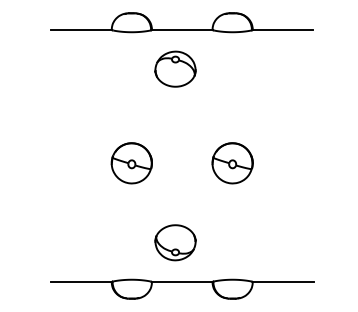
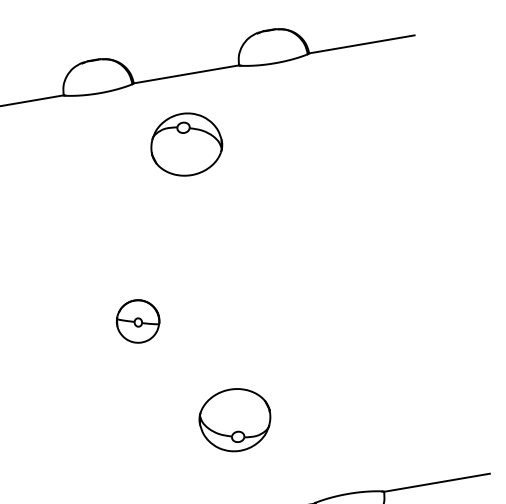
part: (131, 163) -> (137, 321), size x0.6
part: (232, 163) -> (313, 291), removed
part: (175, 242) -> (235, 419), moved

